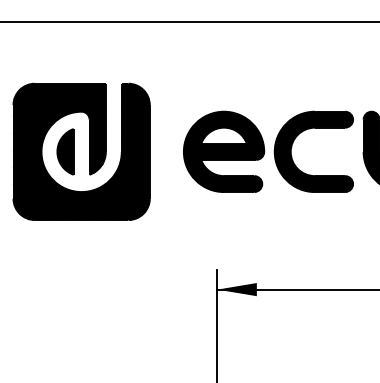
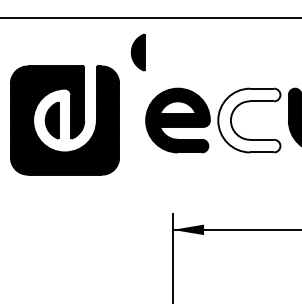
part: (172, 66) -> (137, 52), added
fill: (314, 151) -> (249, 120), removed

